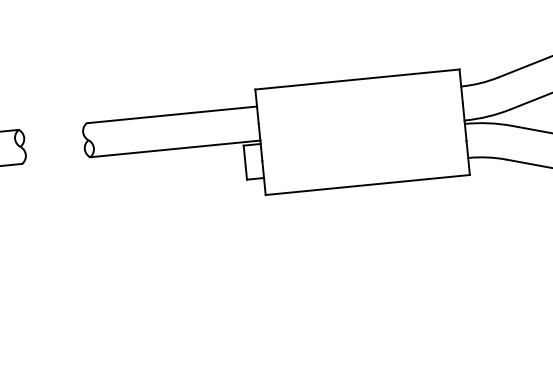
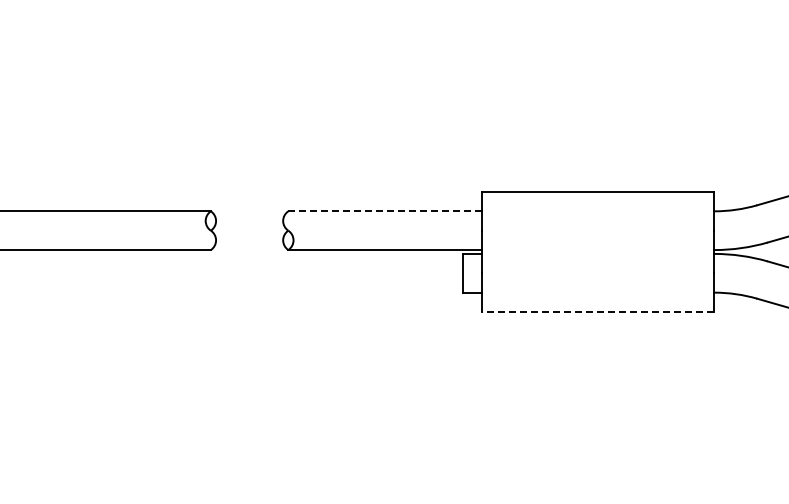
line: (172, 115) -> (385, 211), solid -> dashed
line: (367, 185) -> (597, 312), solid -> dashed

